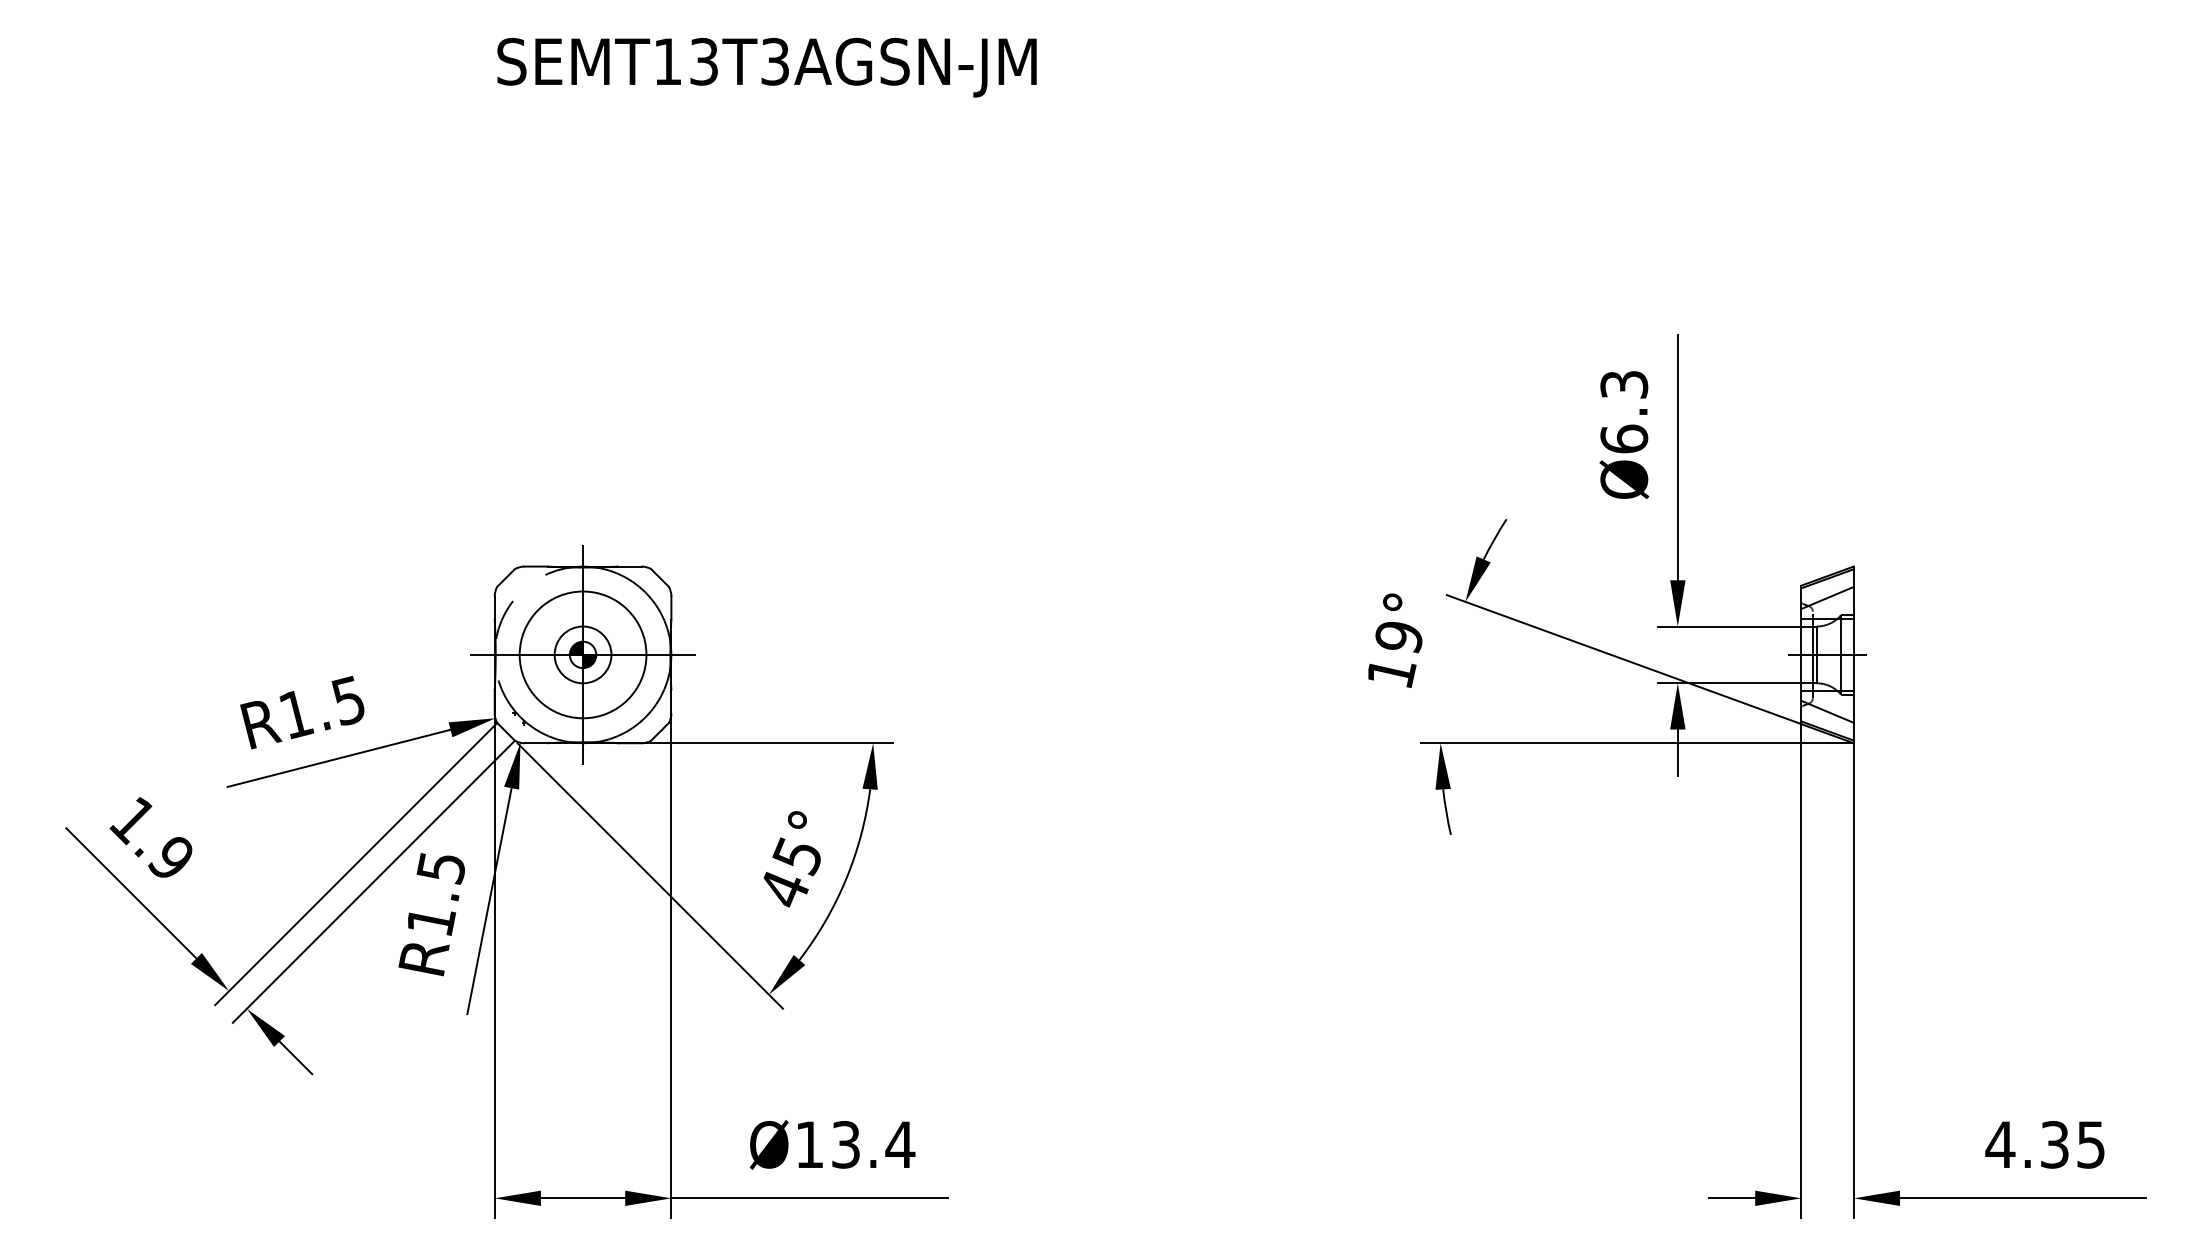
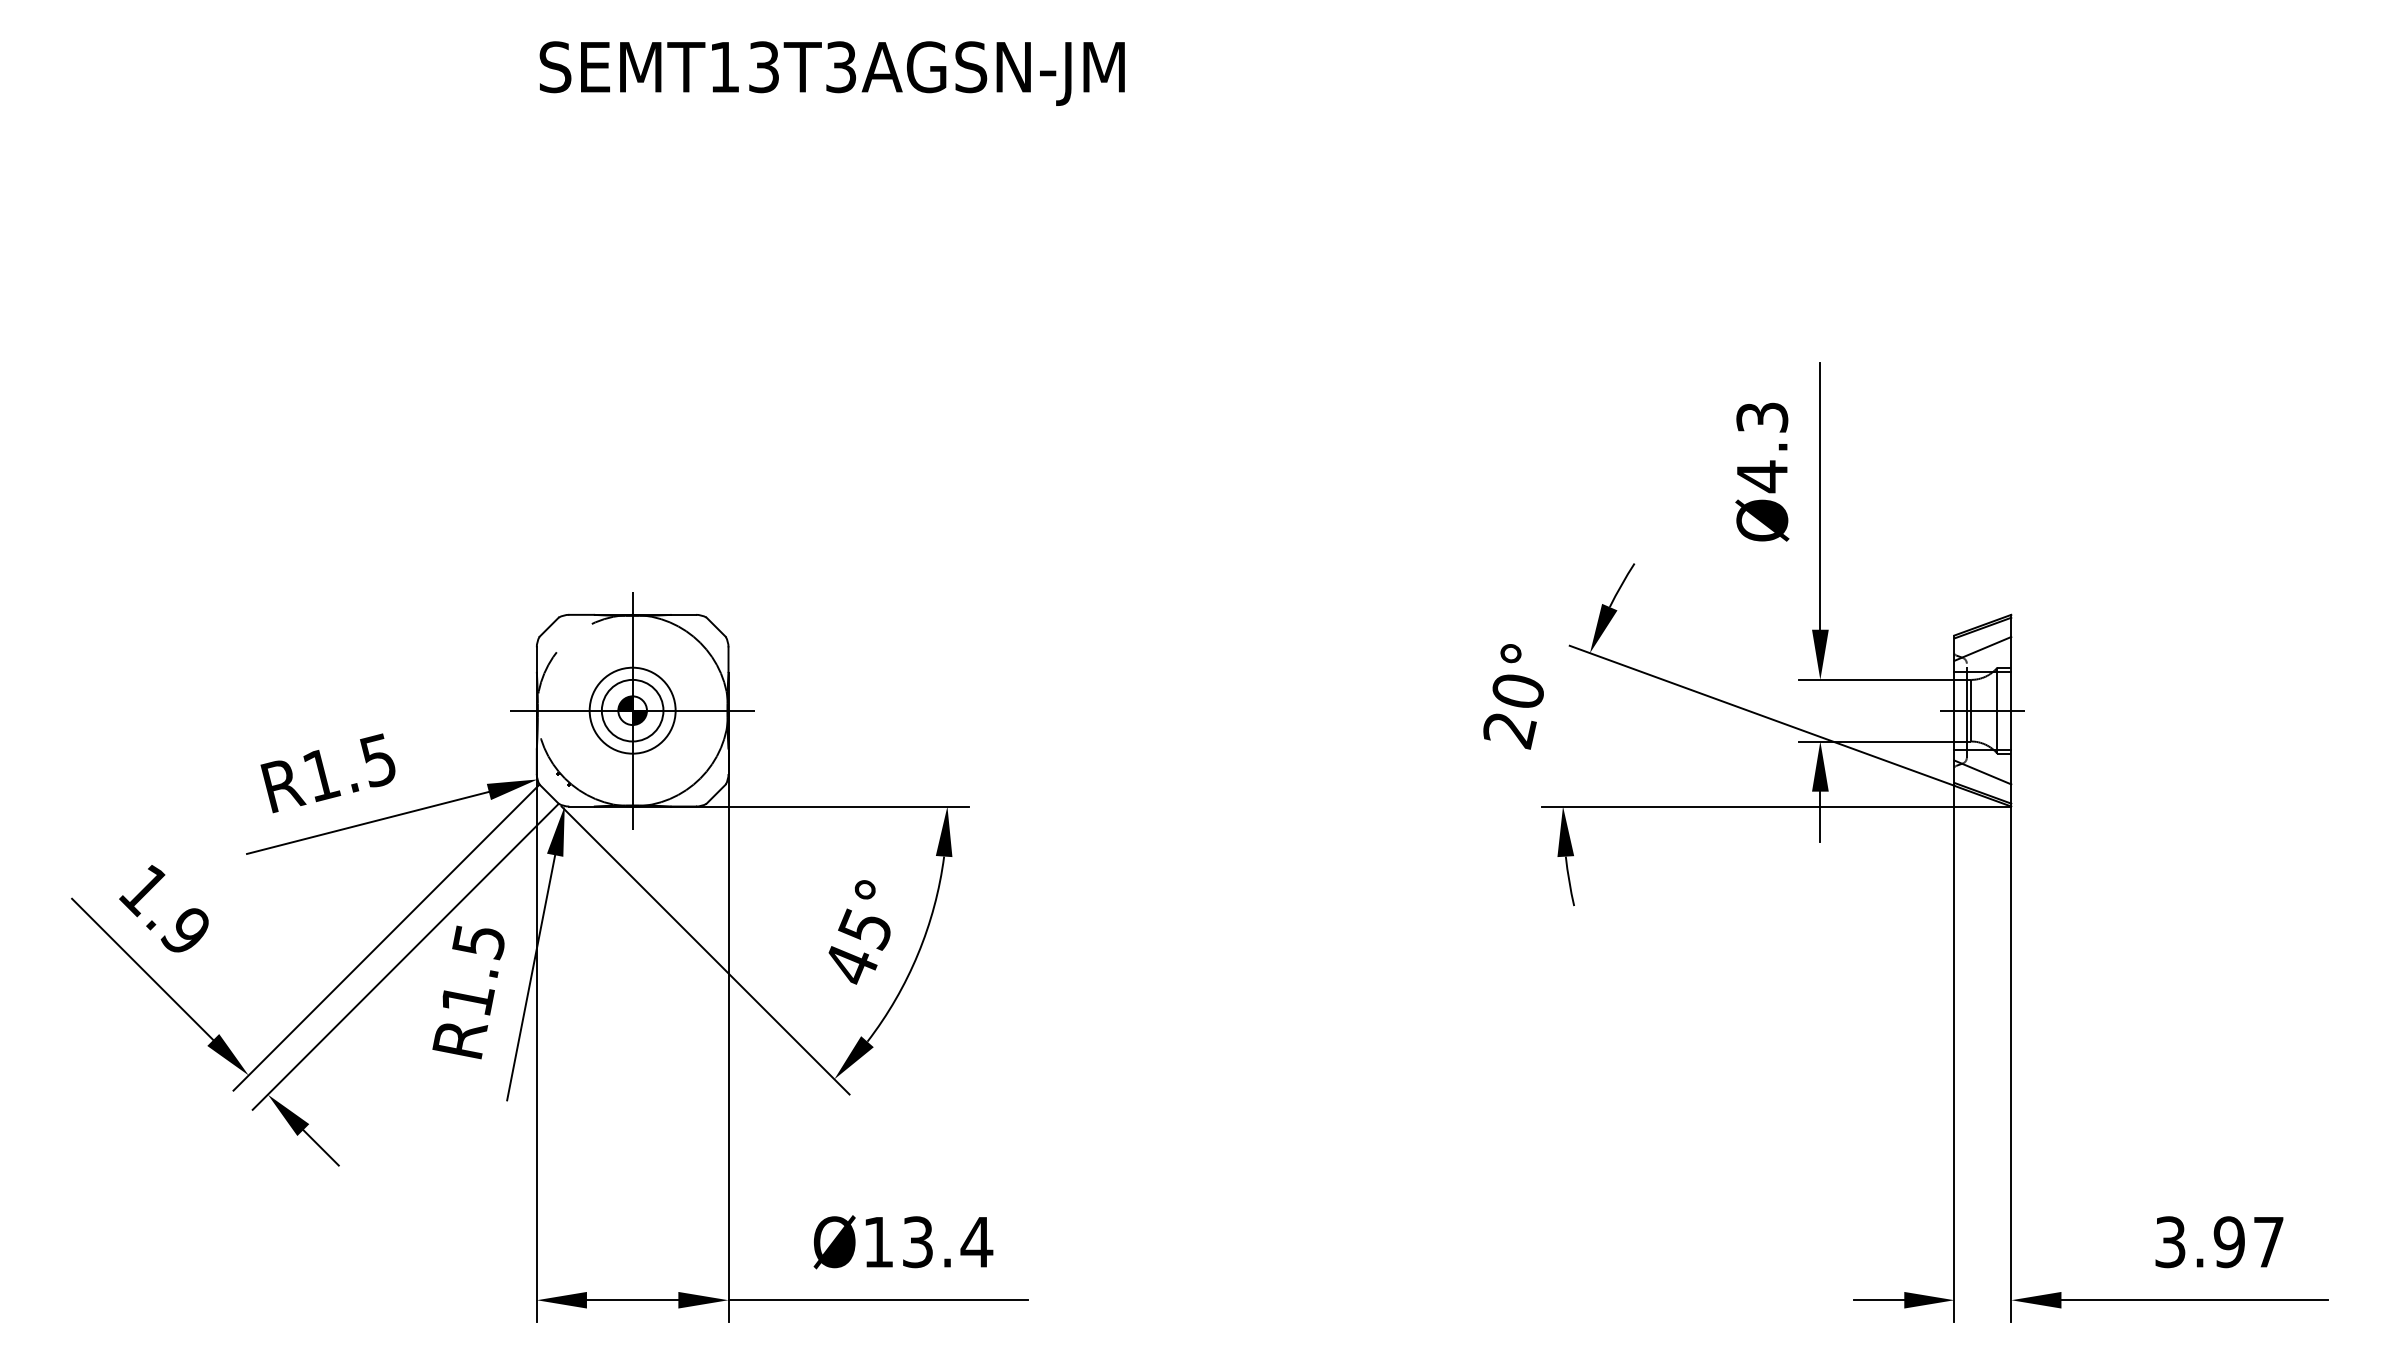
text: (1624, 439) -> (1762, 476), Ø6.3 -> Ø4.3
circle: (582, 654) -> (632, 710), size x0.62
text: (1394, 655) -> (1512, 711), 19° -> 20°
text: (2044, 1144) -> (2218, 1241), 4.35 -> 3.97

